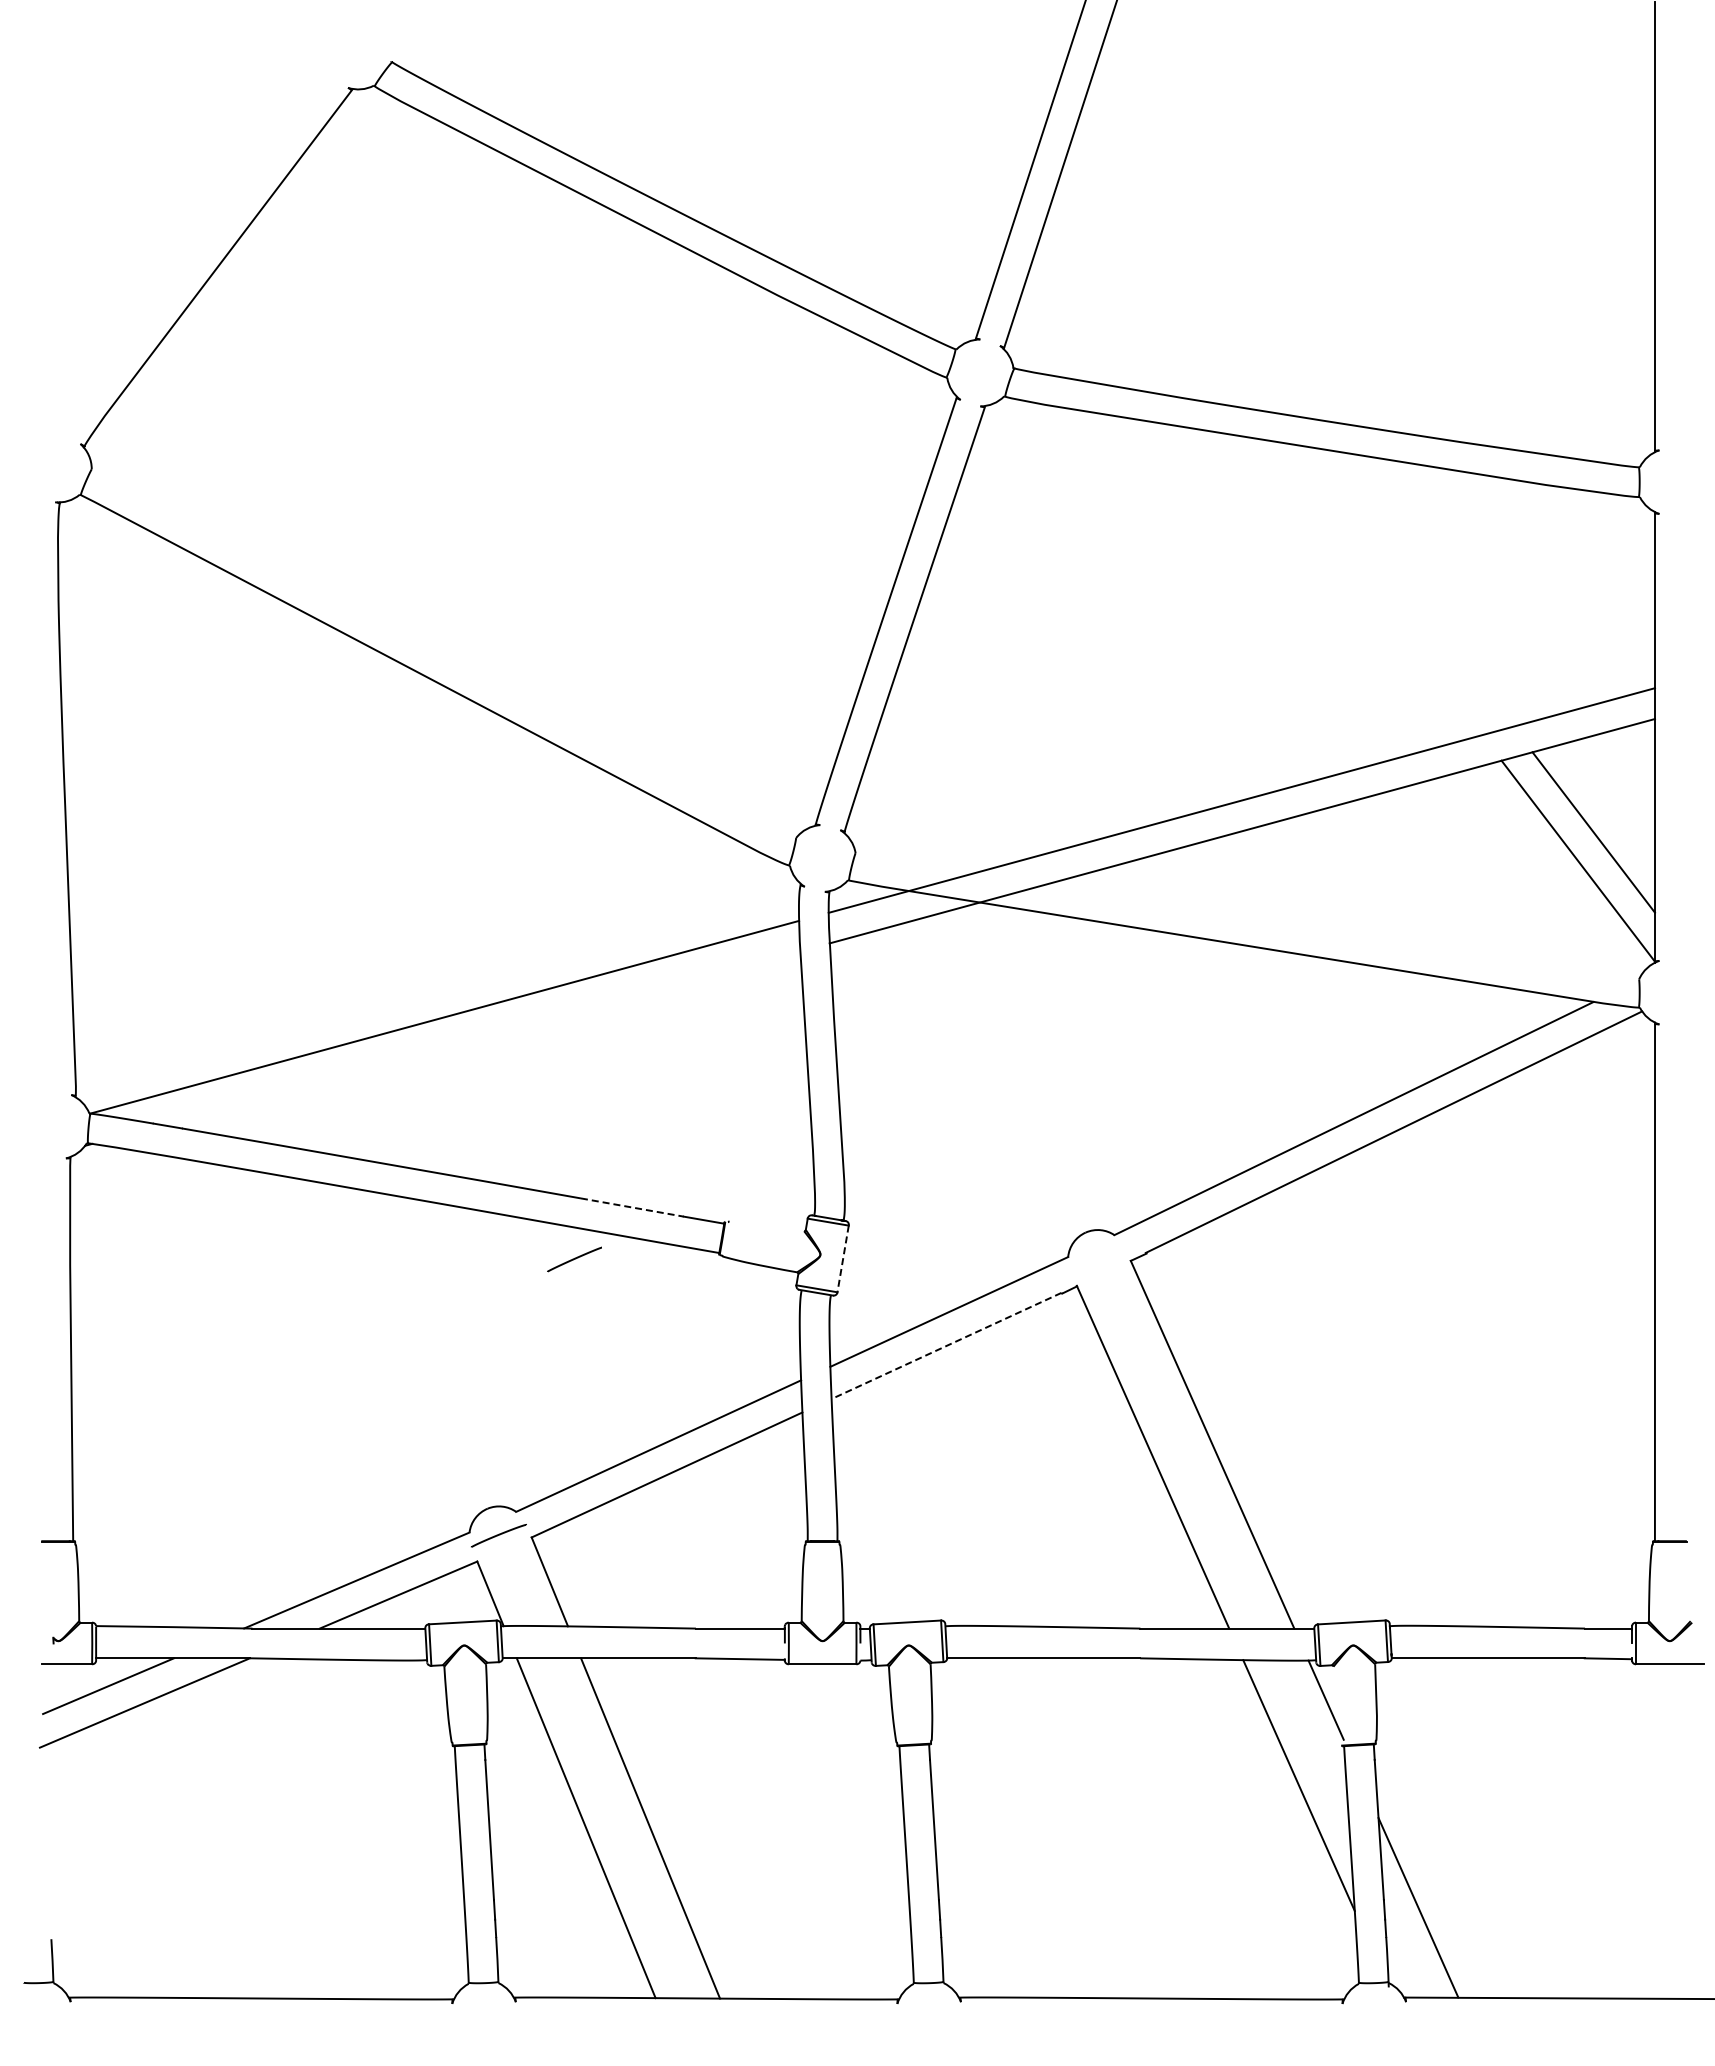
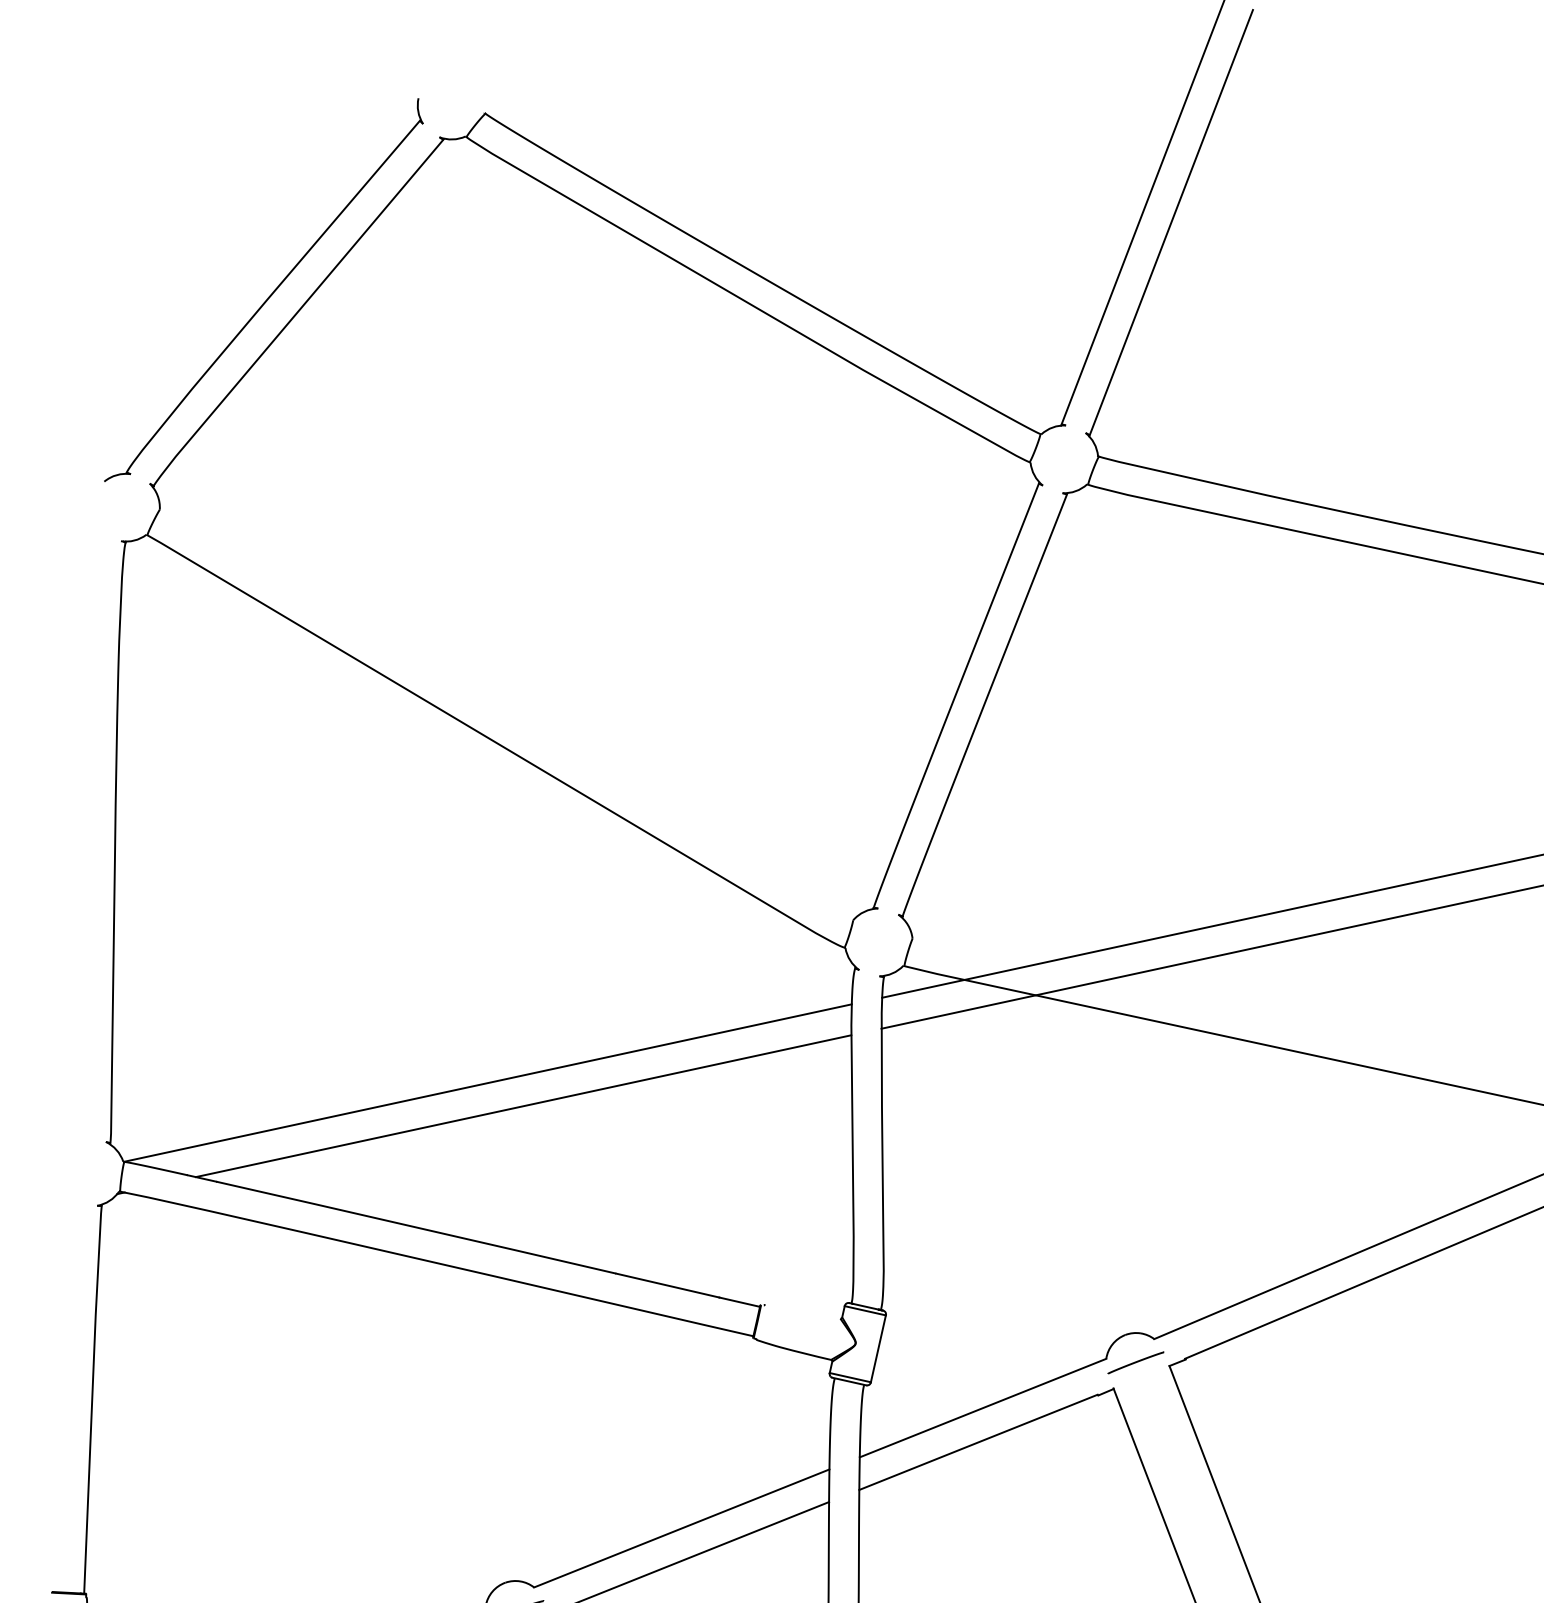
part: (188, 252) -> (269, 295), added
line: (480, 1038) -> (523, 1106), added
line: (632, 1207) -> (667, 1285), dashed -> solid
line: (843, 1258) -> (878, 1348), dashed -> solid
line: (574, 1259) -> (1135, 1362), moved
line: (946, 1345) -> (978, 1441), dashed -> solid

